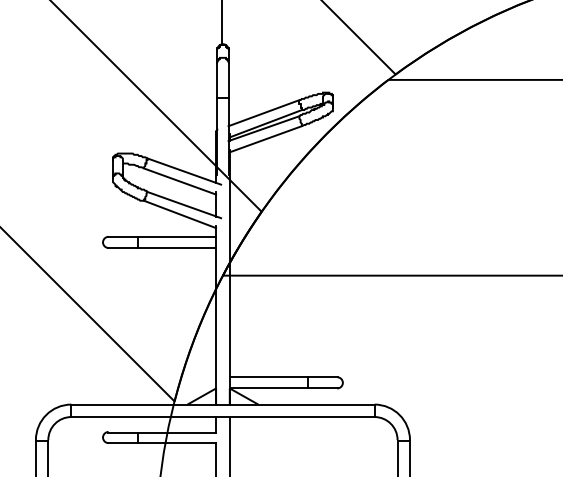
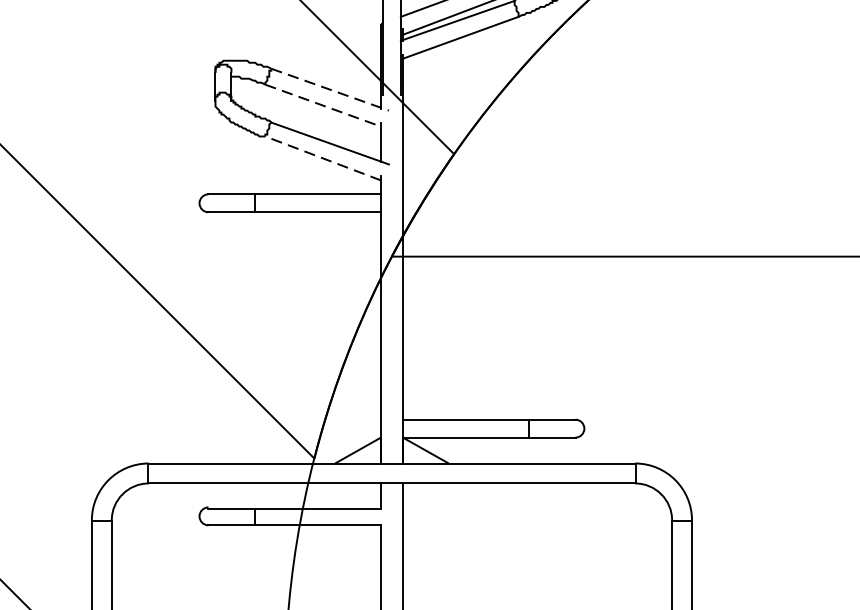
line: (184, 171) -> (330, 89), solid -> dashed
line: (180, 181) -> (323, 105), solid -> dashed
line: (180, 214) -> (323, 158), solid -> dashed

